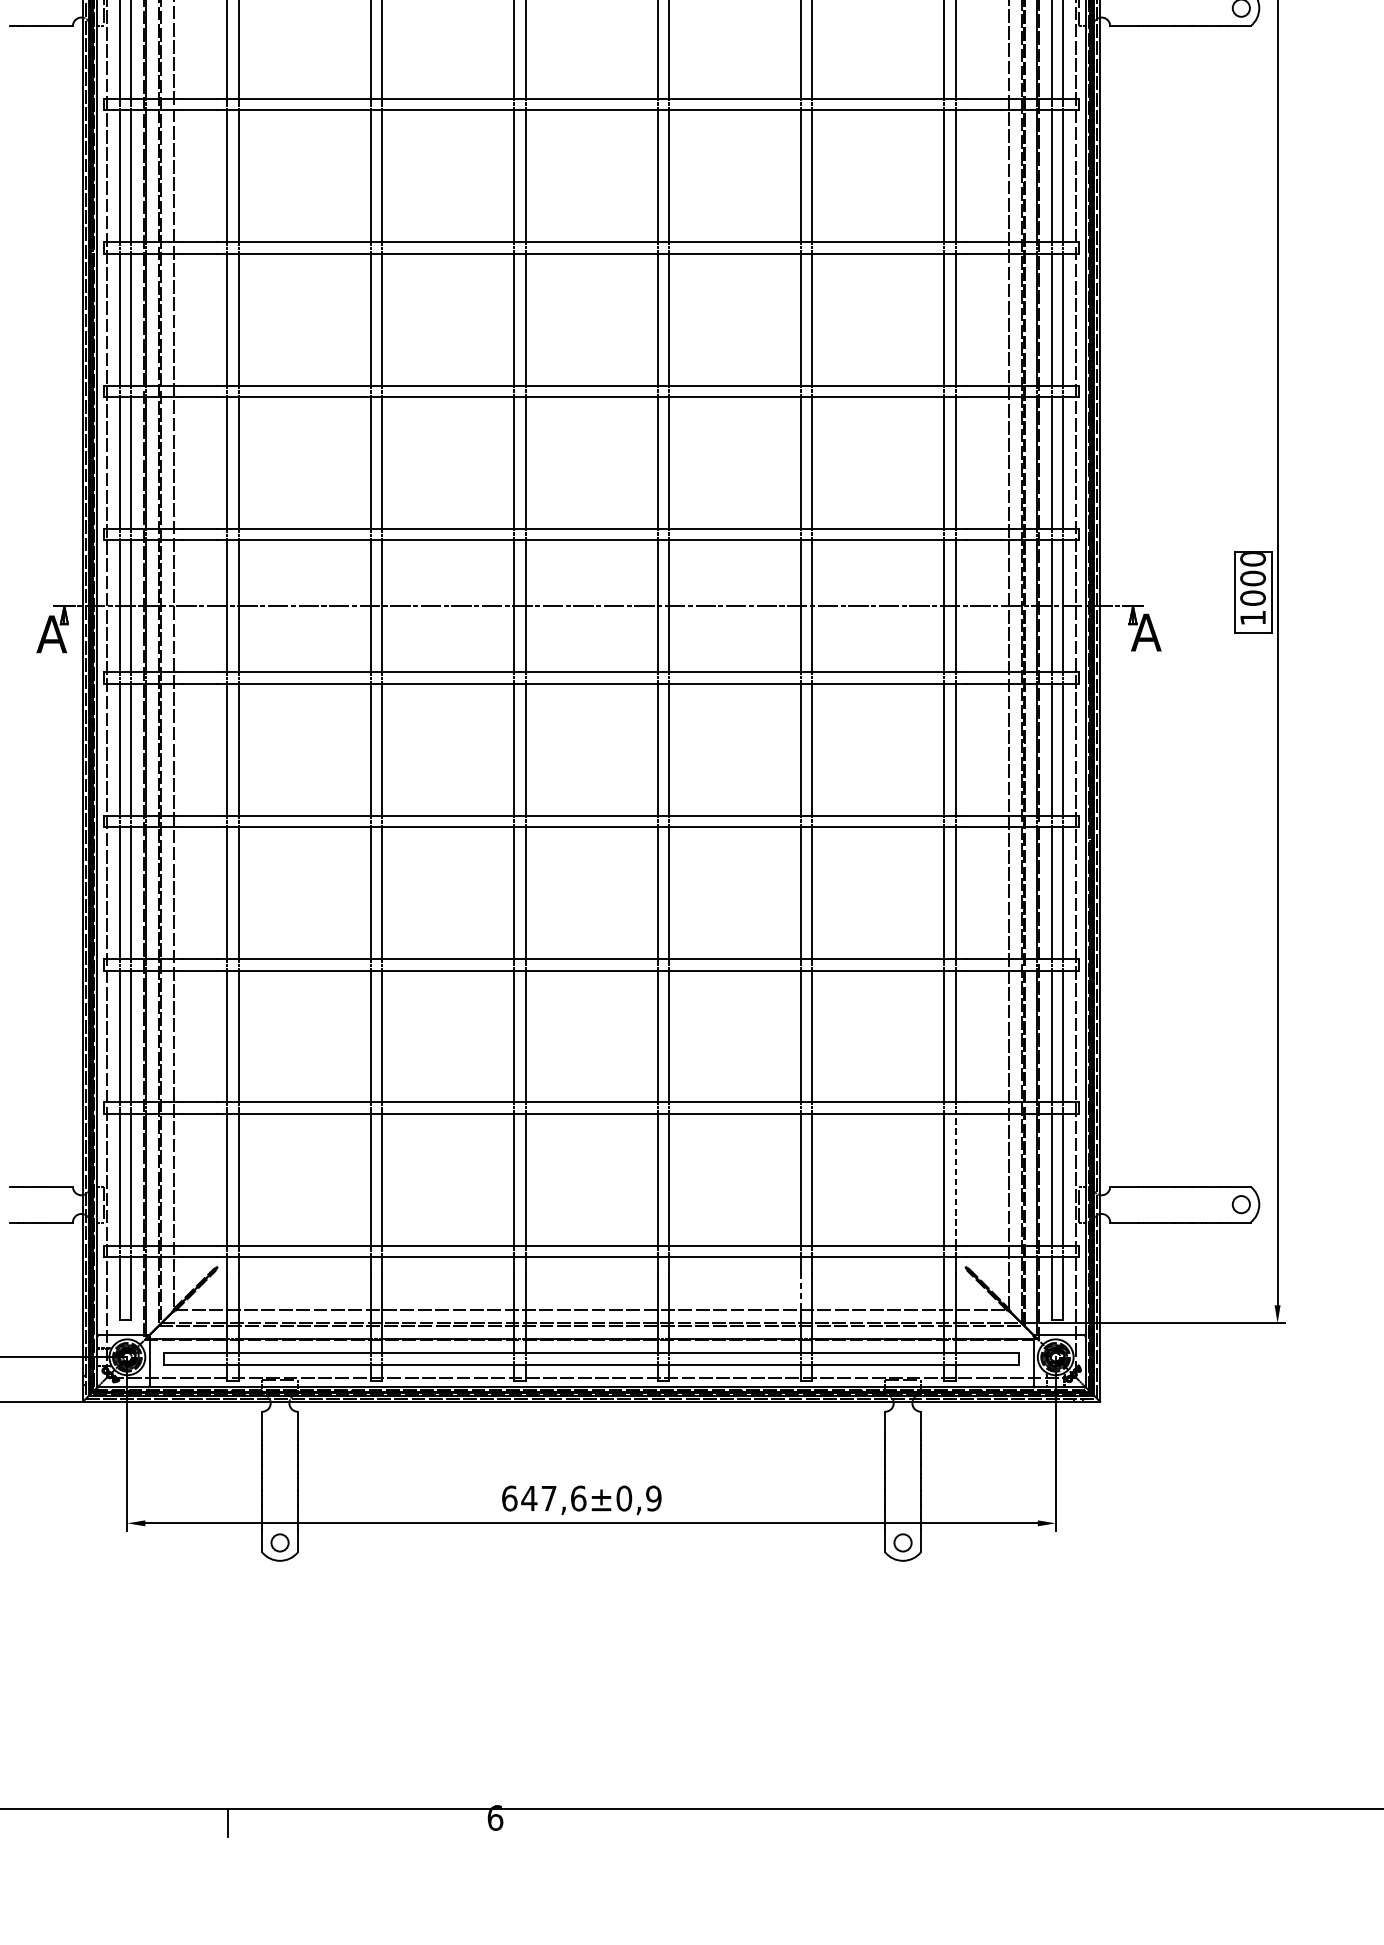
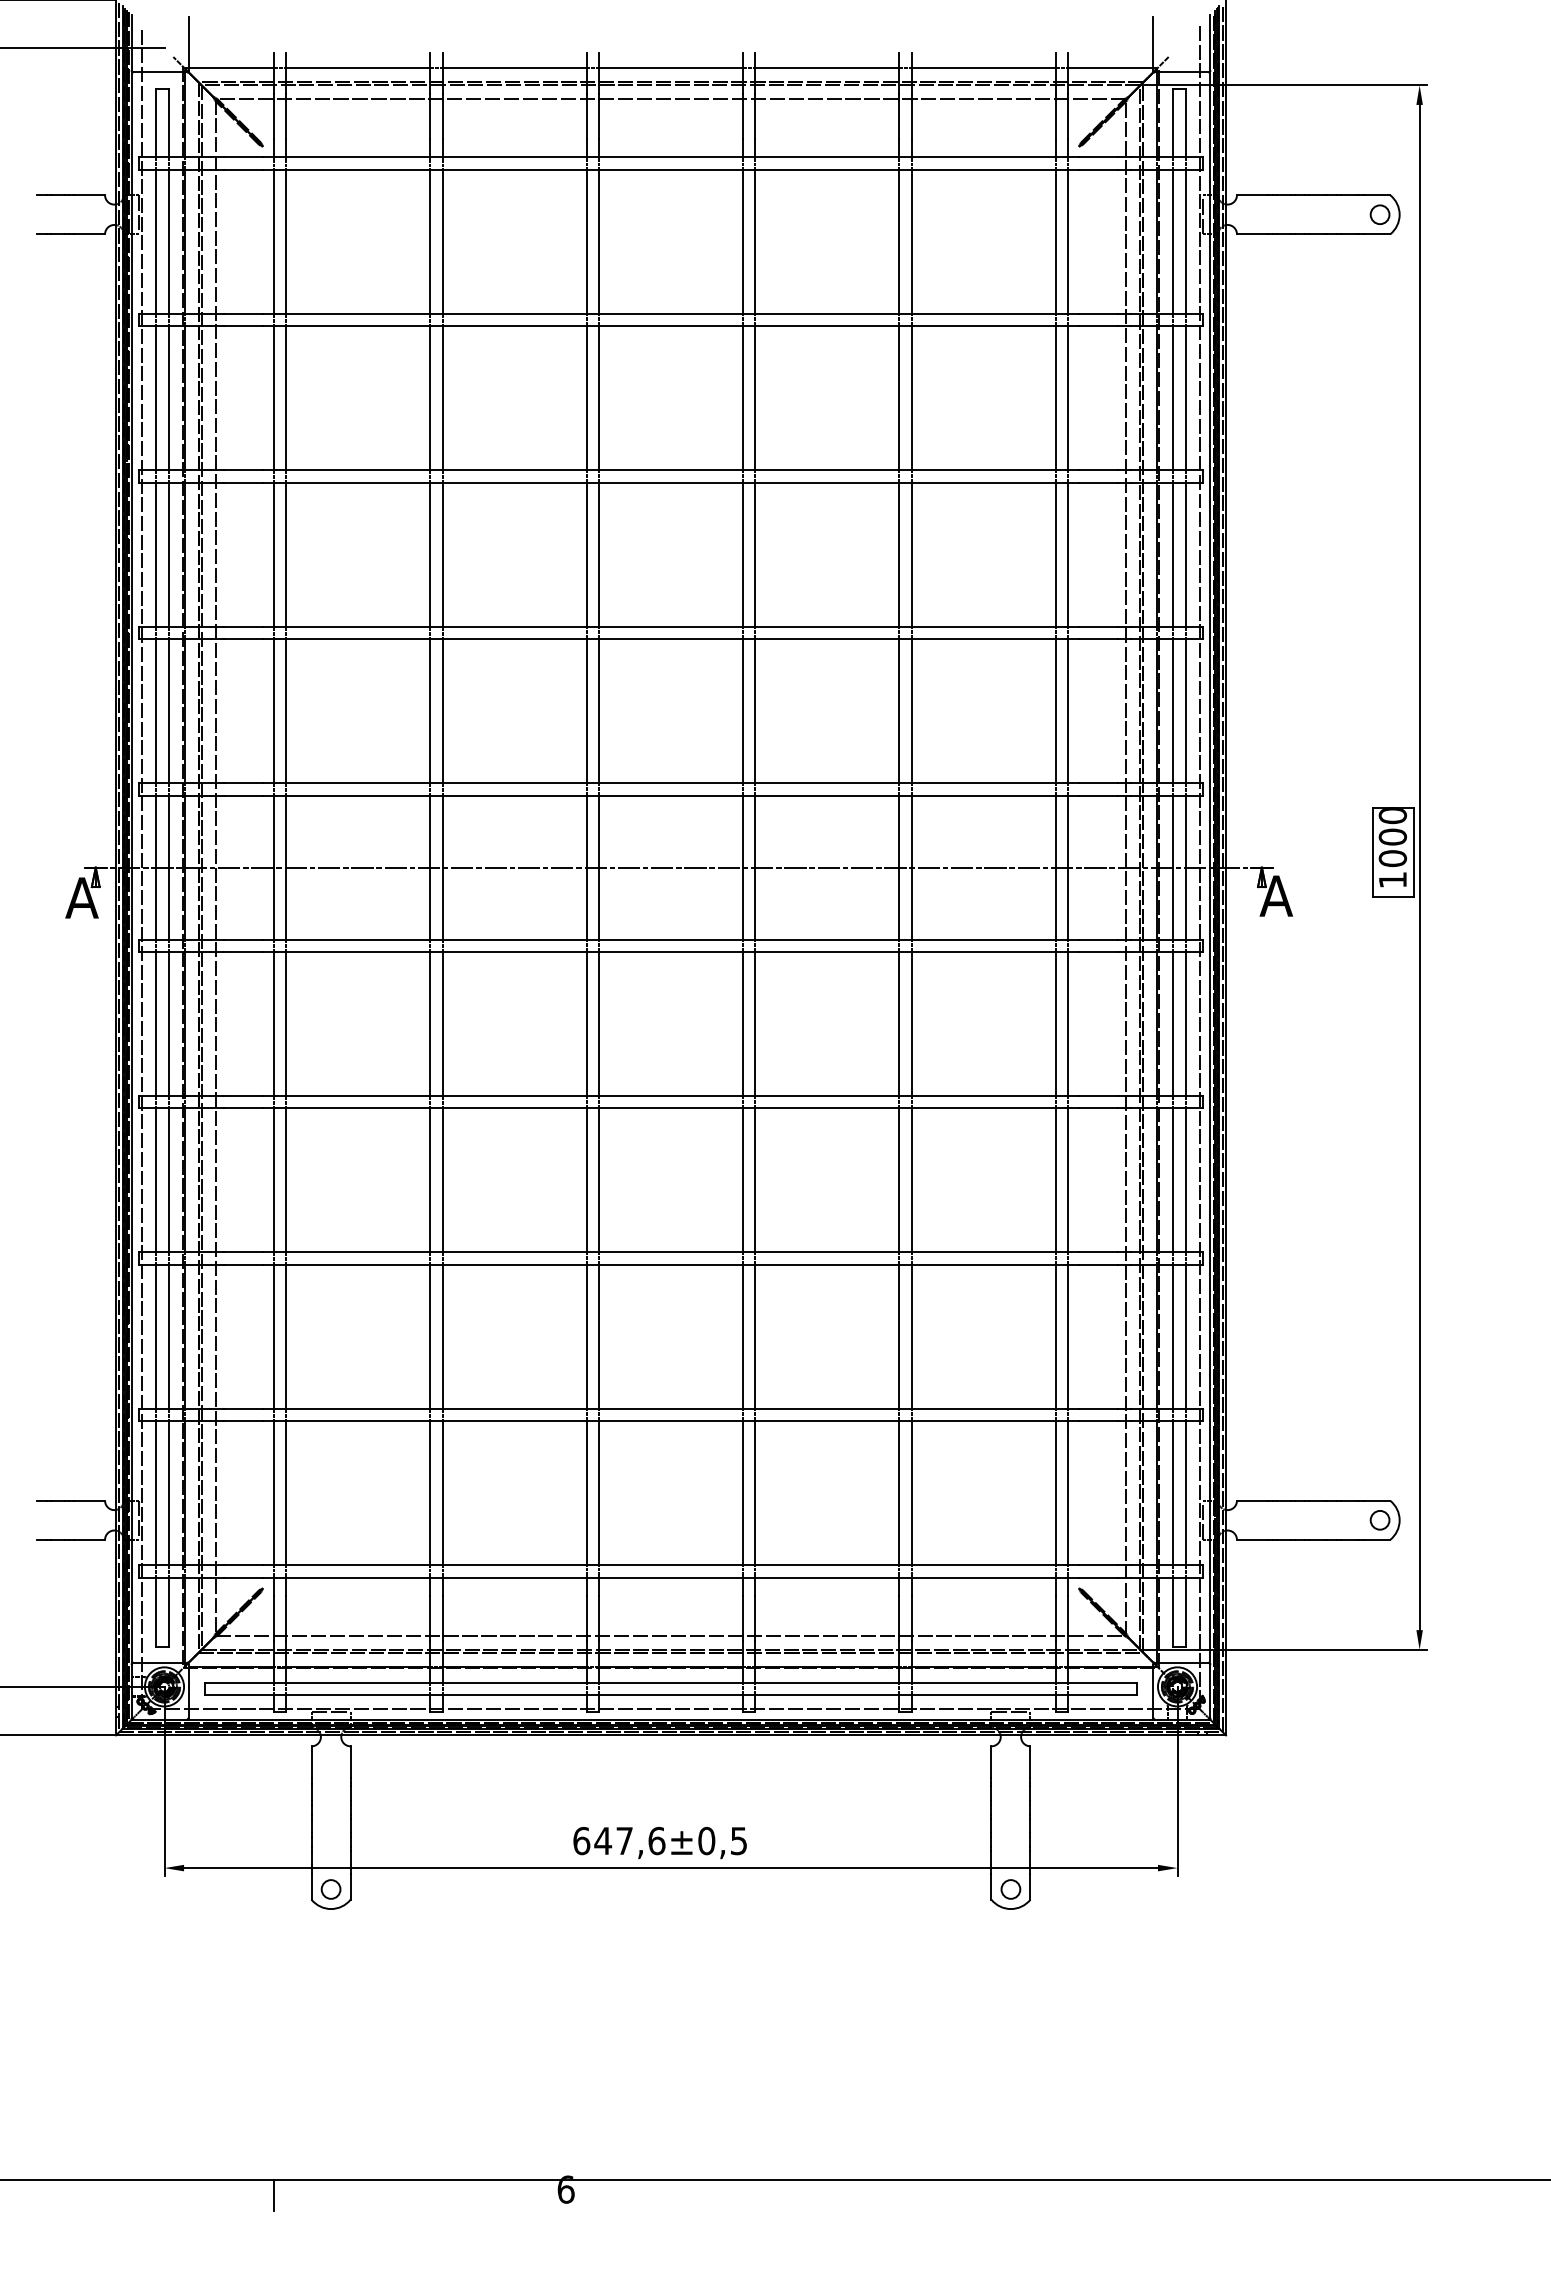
line: (955, 1180) -> (1068, 1493), dashed -> solid
line: (800, 1290) -> (899, 1614), dashed -> solid
text: (653, 1498) -> (738, 1840), ±0,9 -> ±0,5

